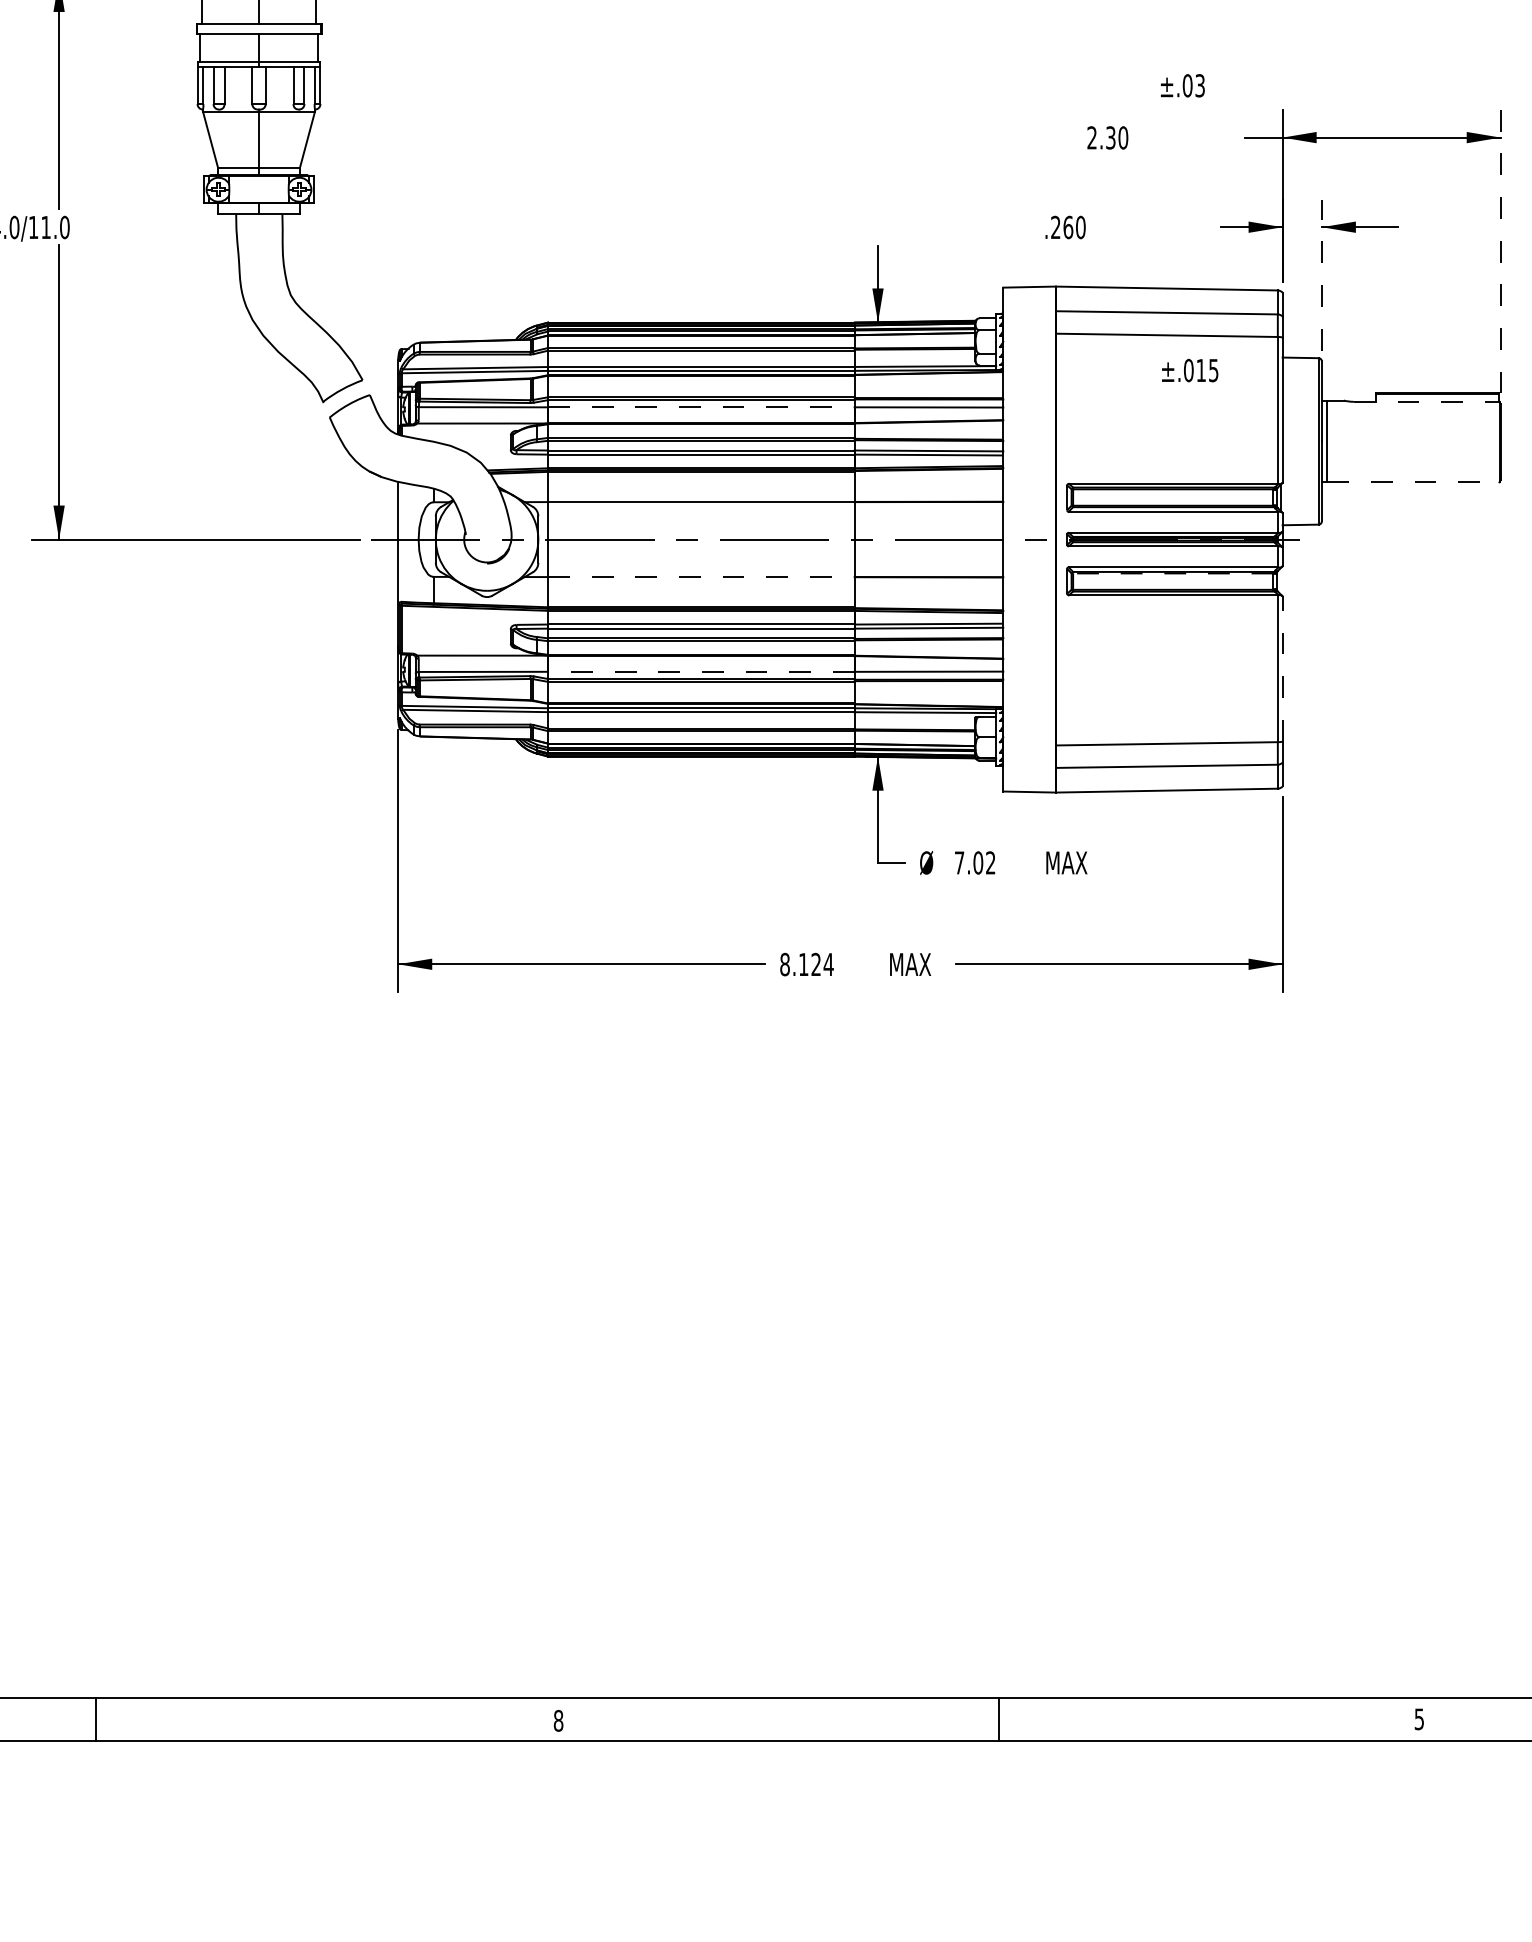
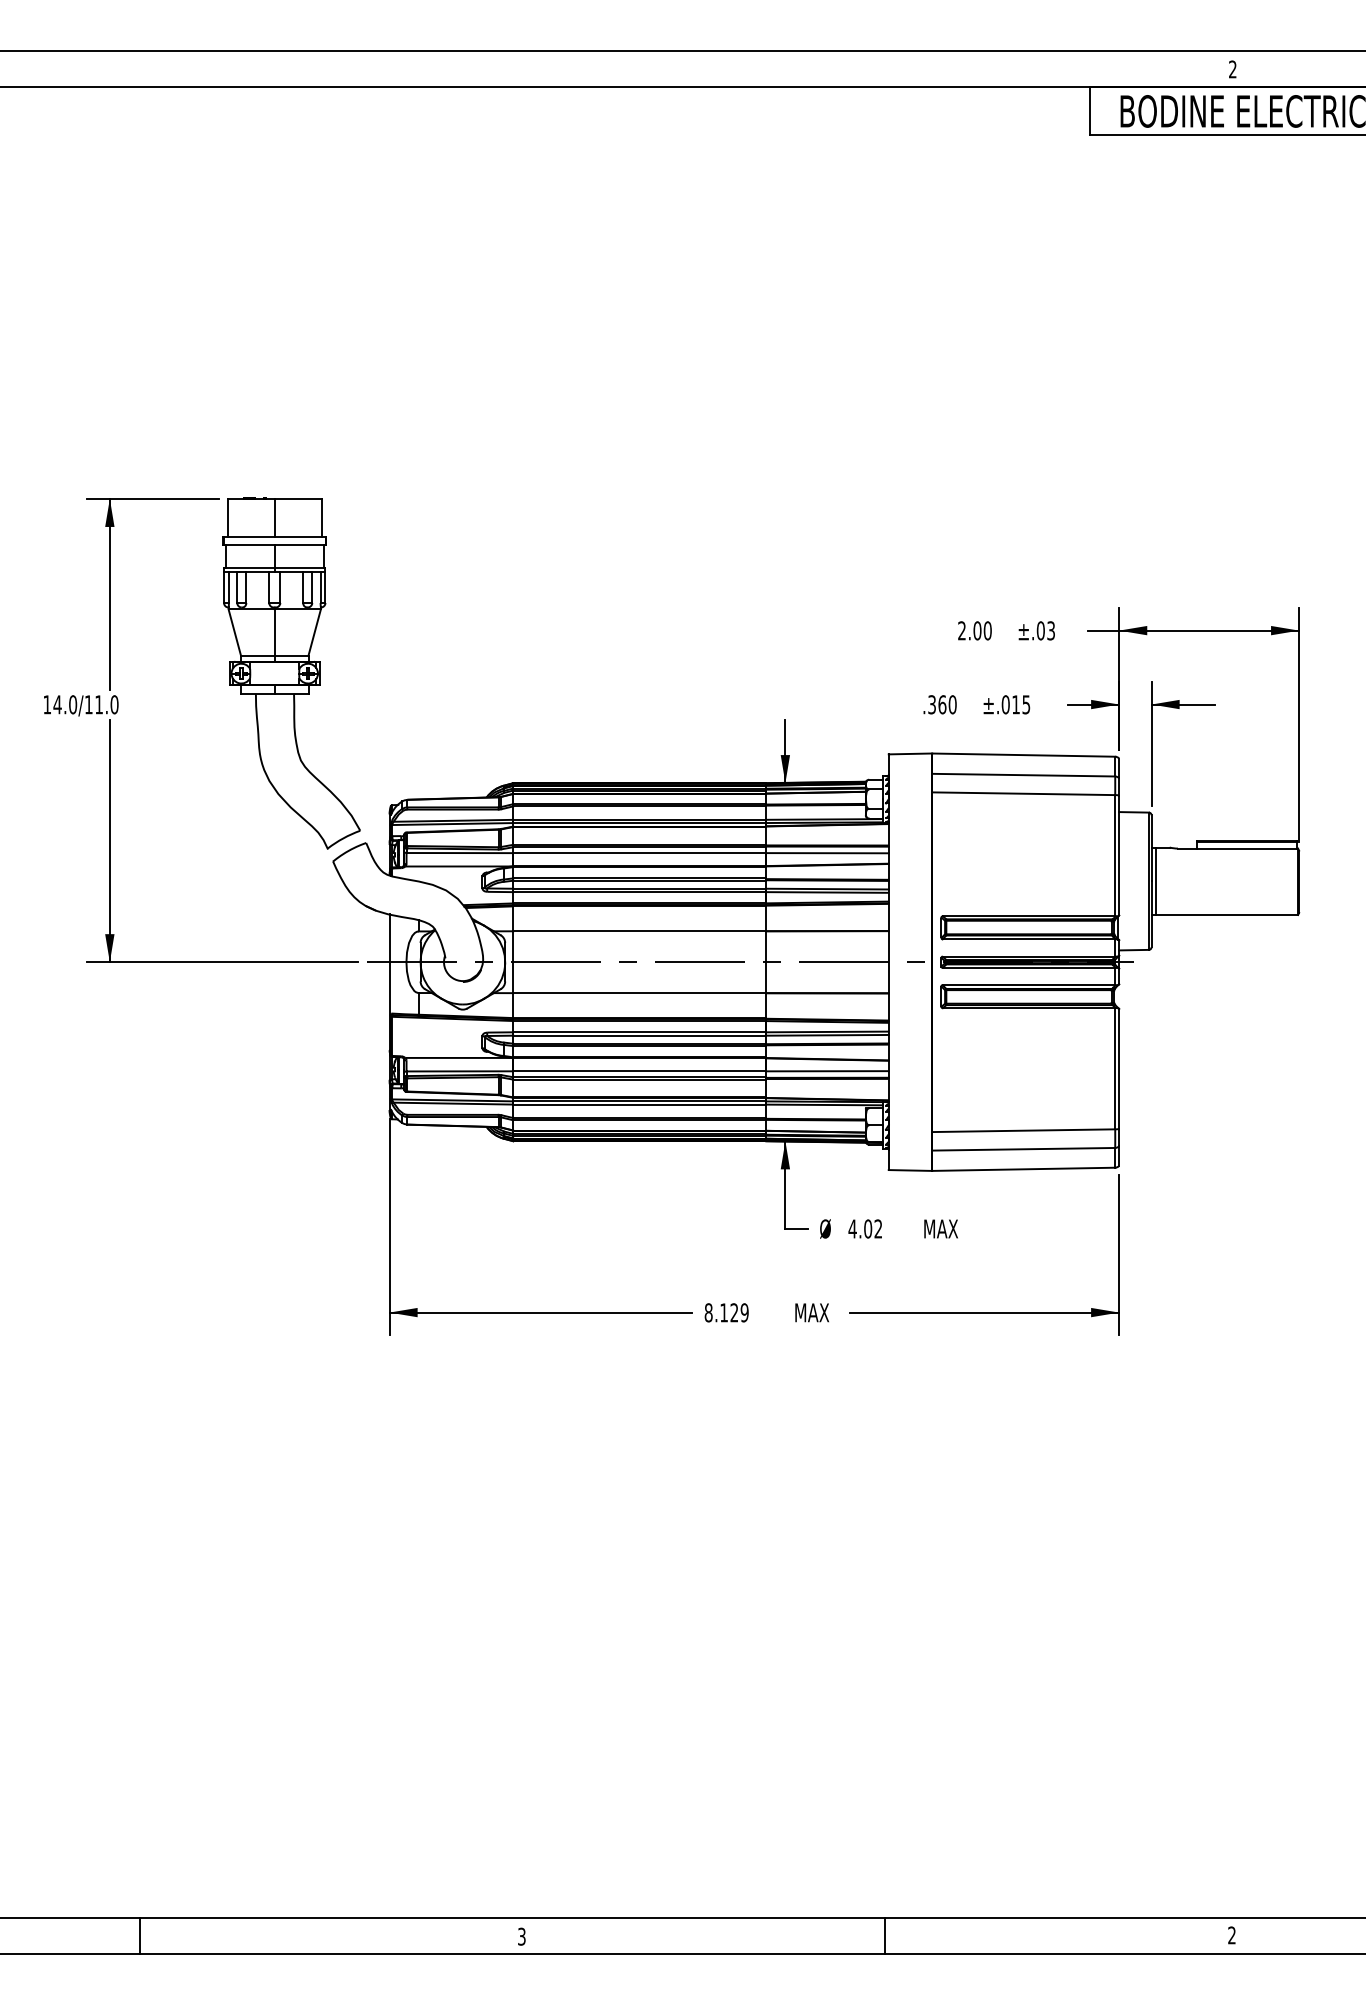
text: (1182, 85) -> (1036, 630), moved
text: (1110, 137) -> (977, 630), 2.30 -> 2.00
text: (1055, 227) -> (931, 704), .260 -> .360
line: (1501, 251) -> (1299, 724), dashed -> solid
line: (1321, 274) -> (1151, 743), dashed -> solid
text: (1189, 370) -> (1006, 704), moved
line: (1427, 401) -> (1238, 848), dashed -> solid
line: (702, 407) -> (640, 853), dashed -> solid
line: (1413, 481) -> (1227, 914), dashed -> solid
line: (1172, 573) -> (1028, 990), dashed -> solid
line: (702, 577) -> (640, 993), dashed -> solid
line: (1283, 668) -> (1119, 1068), dashed -> solid
line: (701, 672) -> (639, 1071), dashed -> solid
text: (959, 862) -> (852, 1228), 7.02 -> 4.02
text: (828, 964) -> (744, 1312), 8.124 -> 8.129
text: (1418, 1719) -> (1231, 1935), 5 -> 2
text: (558, 1720) -> (521, 1936), 8 -> 3

